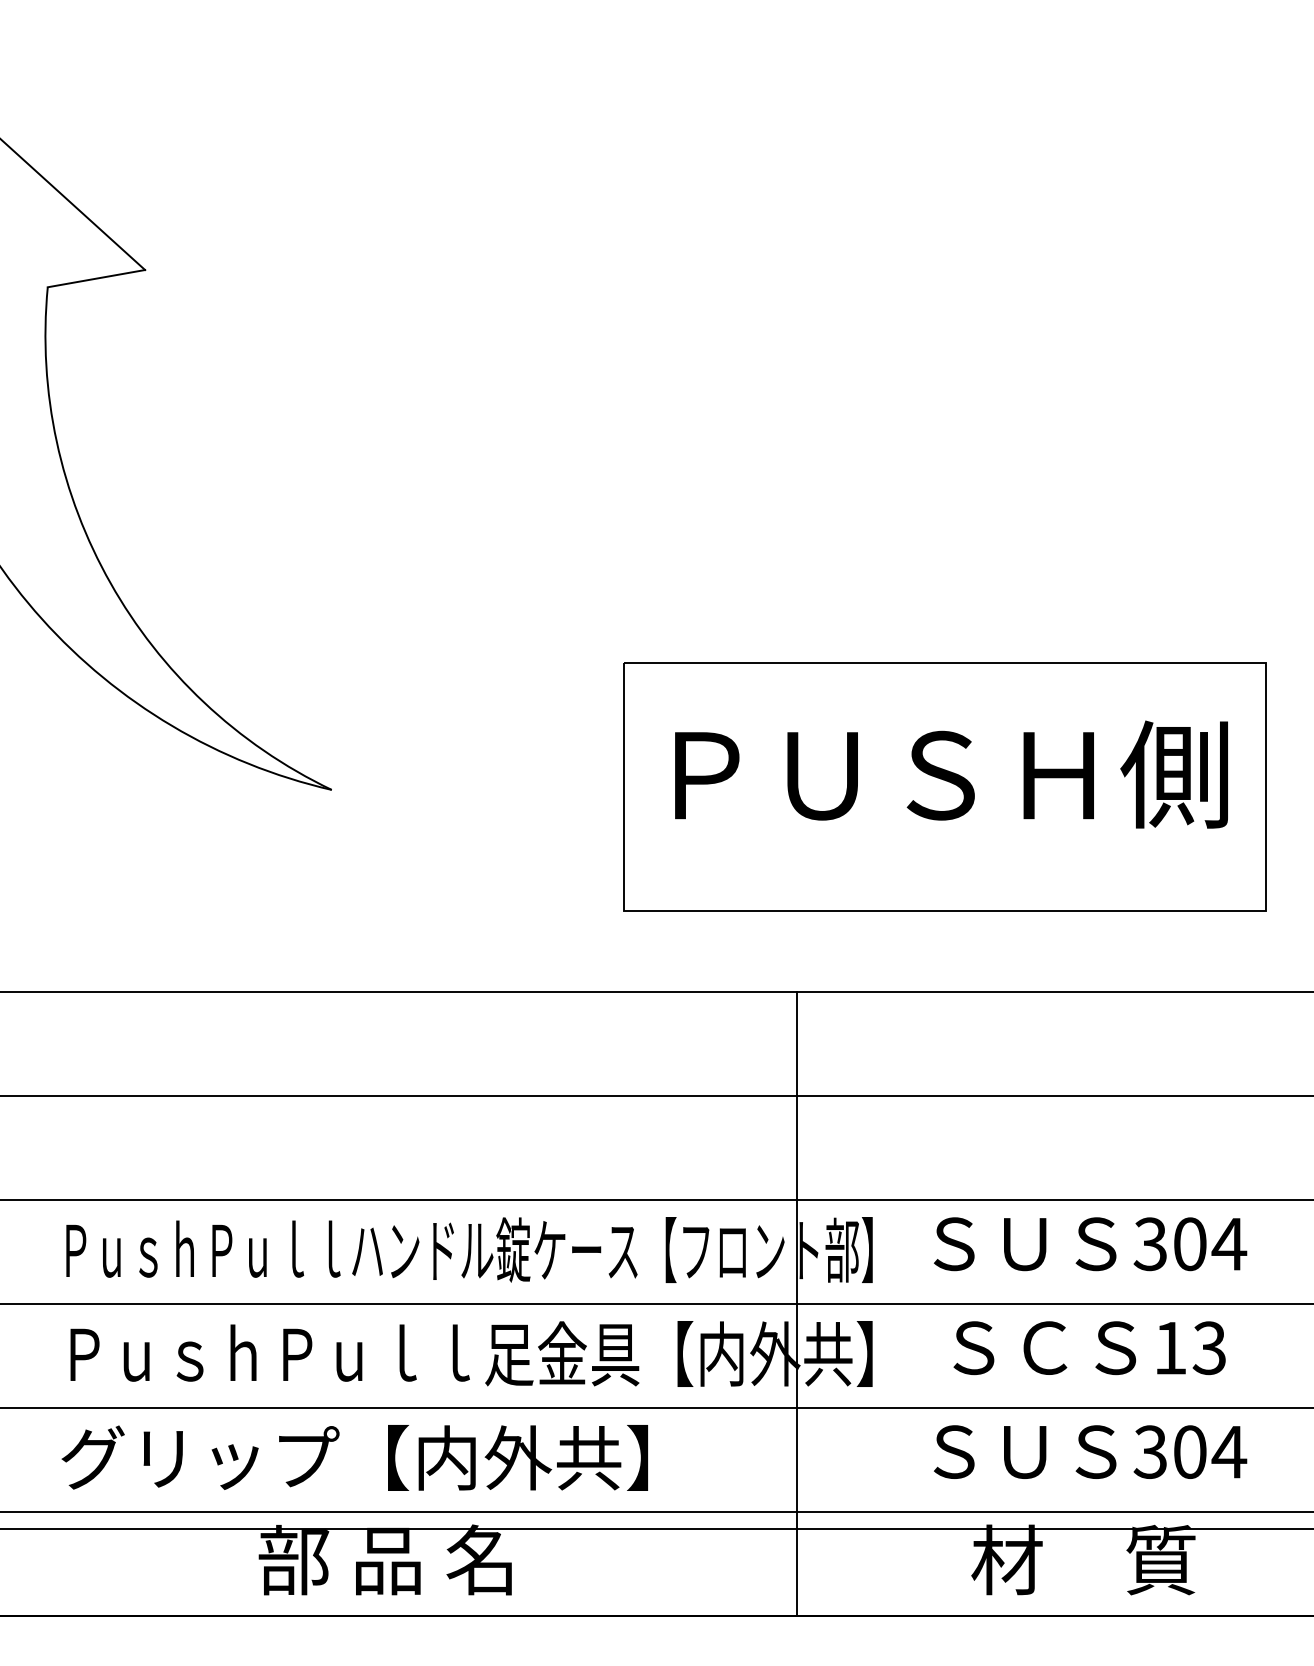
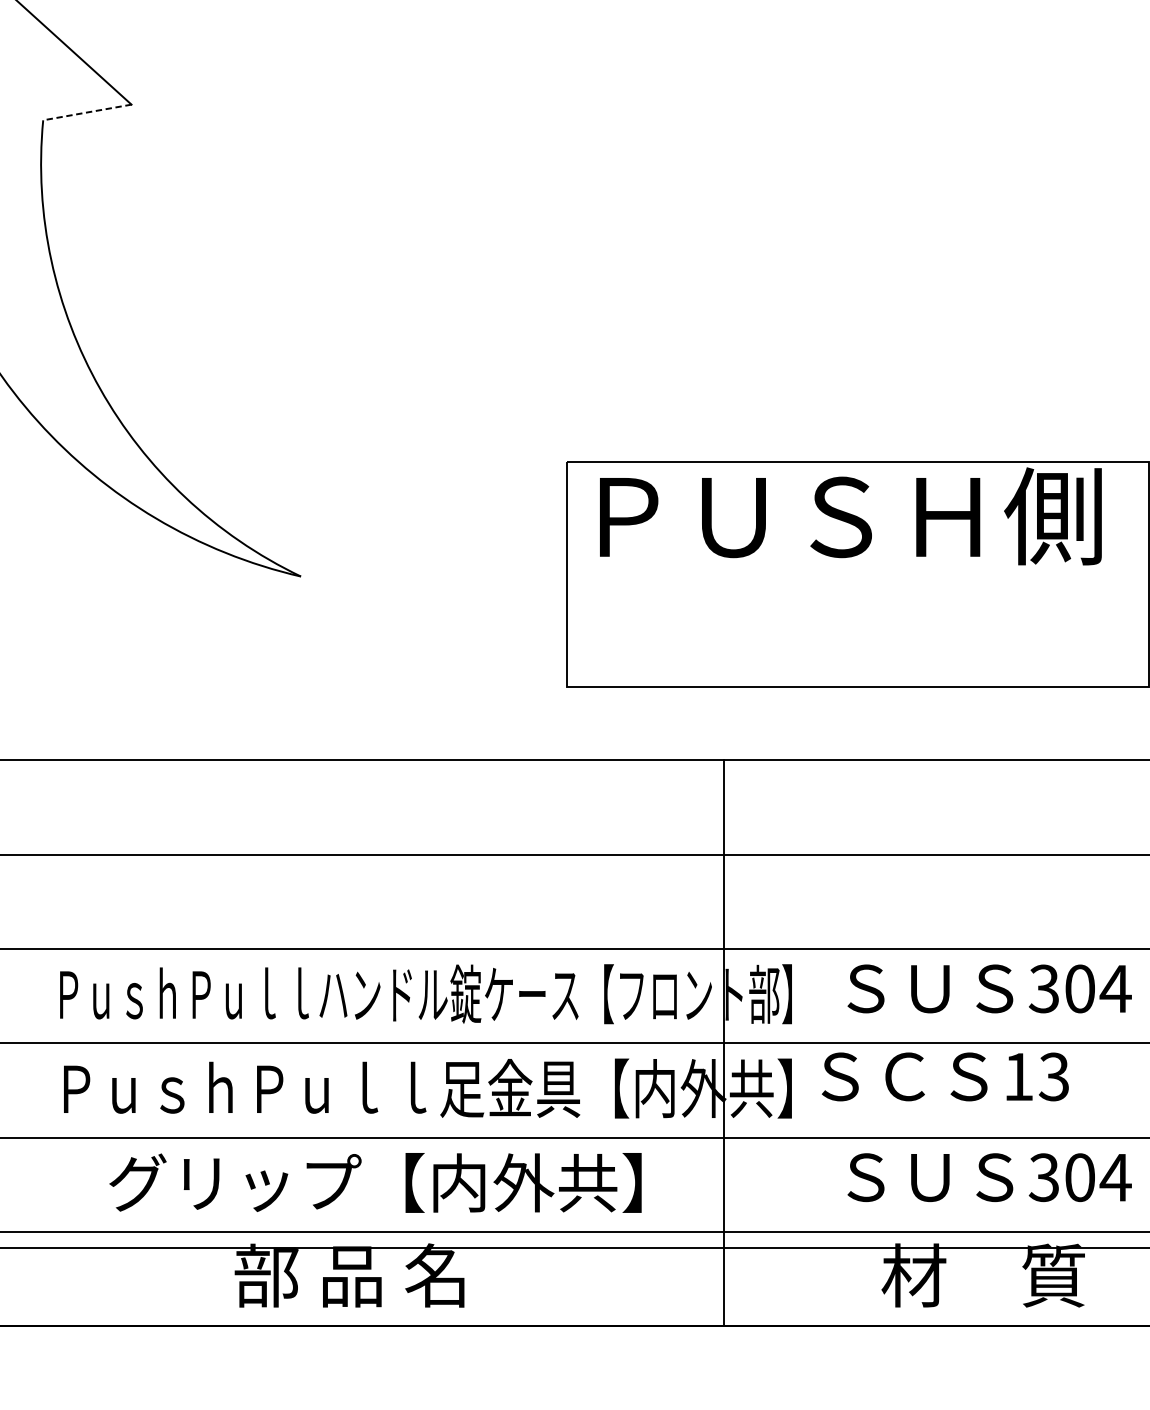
line: (95, 278) -> (86, 112), solid -> dashed
text: (951, 774) -> (850, 516), moved
text: (1089, 1348) -> (945, 1077), moved
text: (354, 1457) -> (375, 1182), moved

